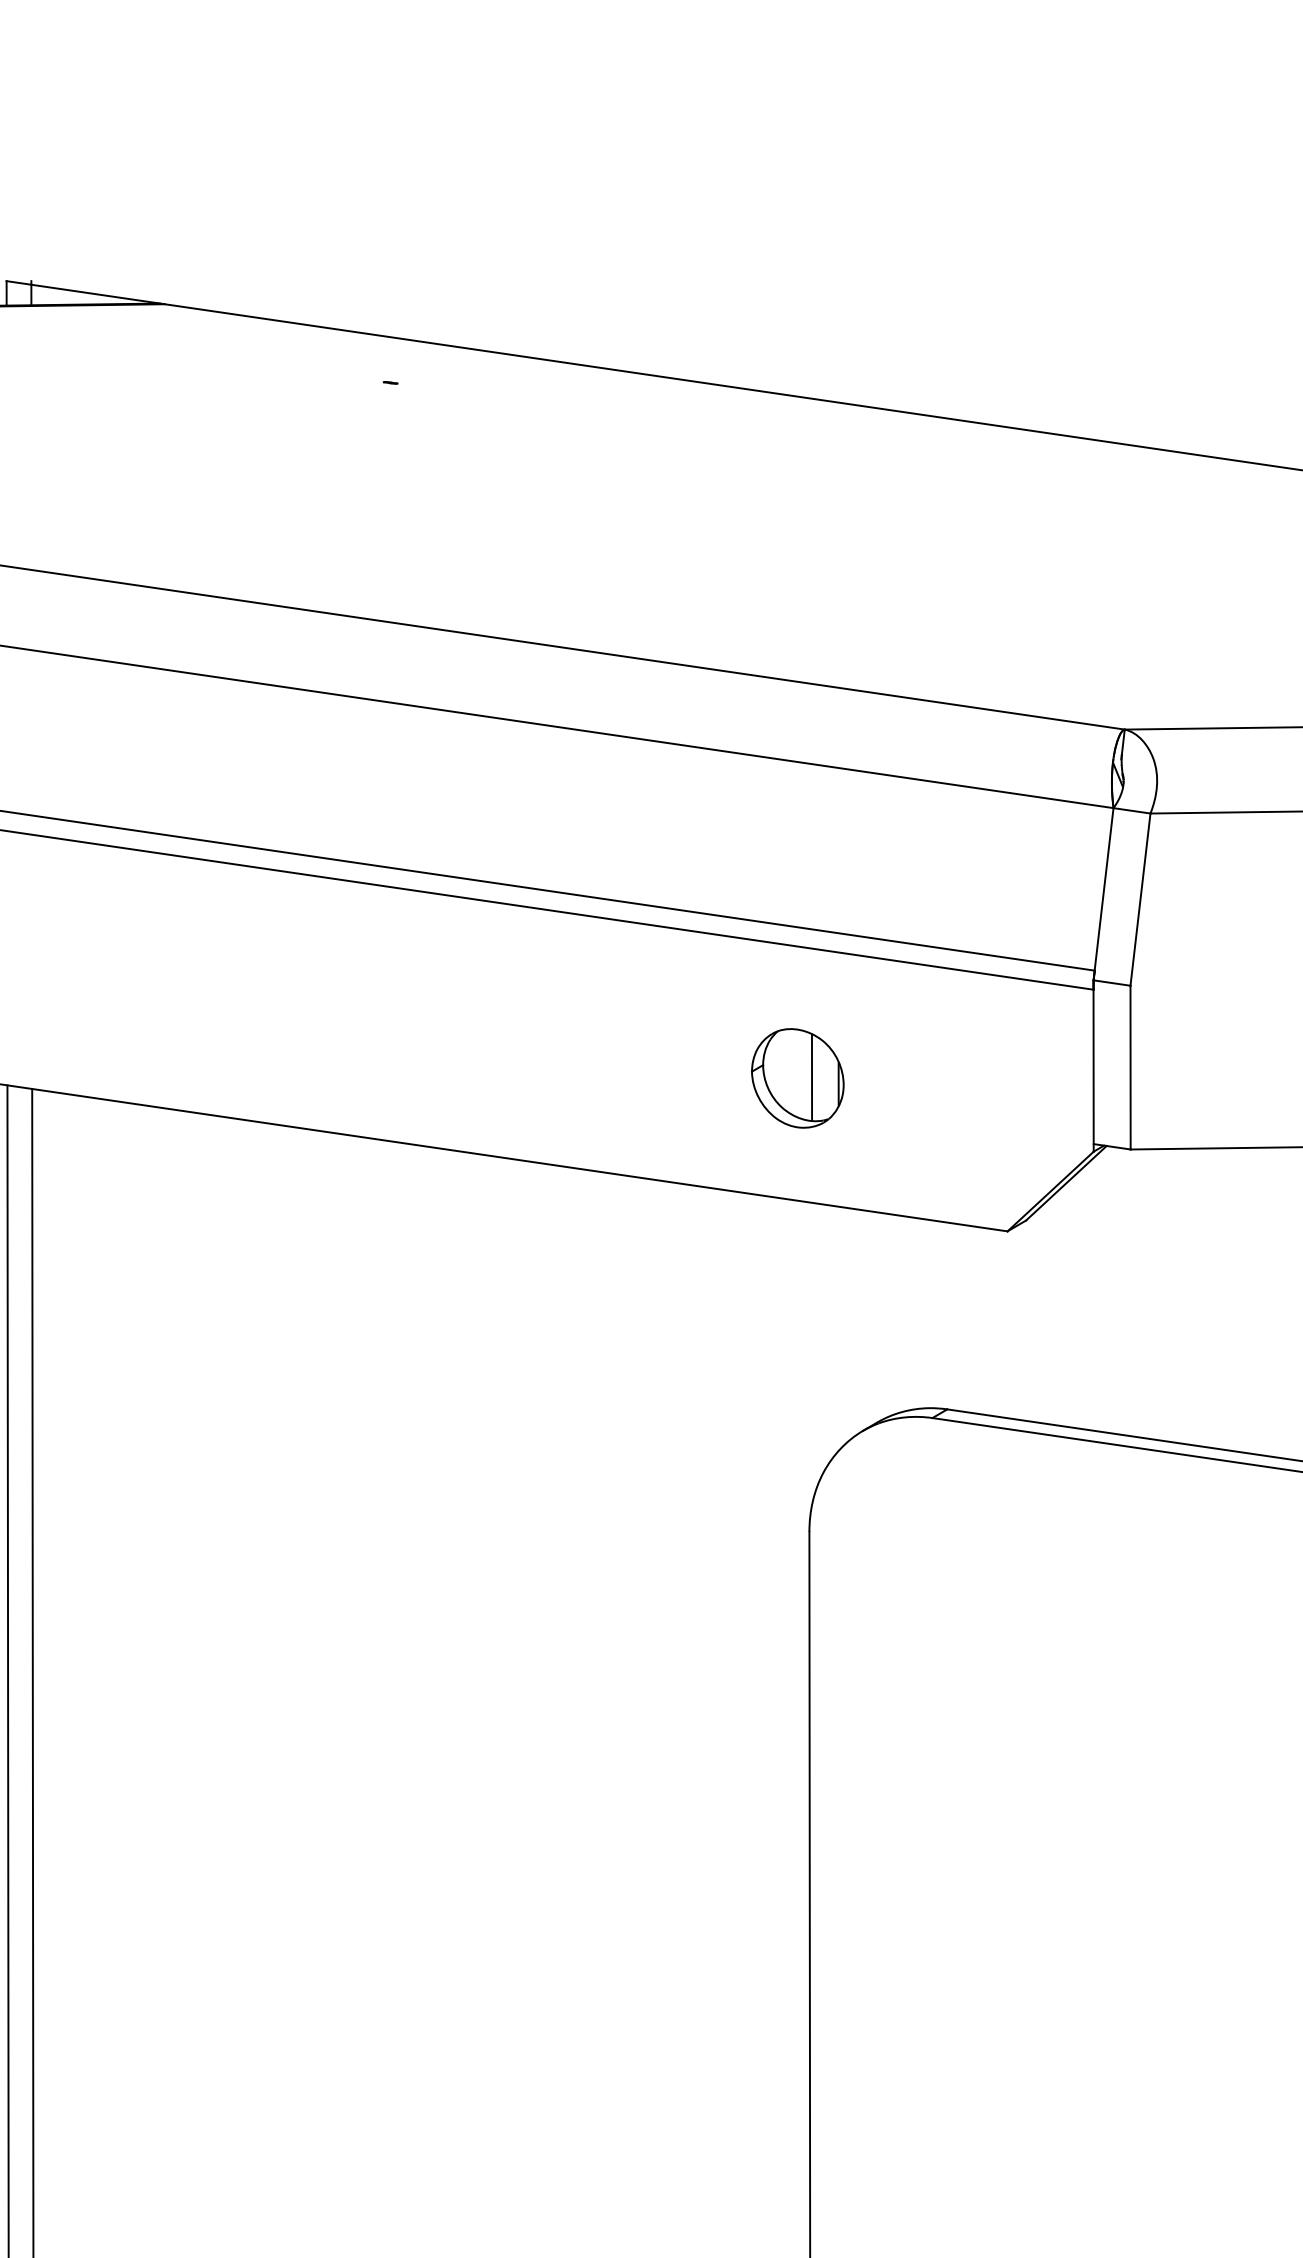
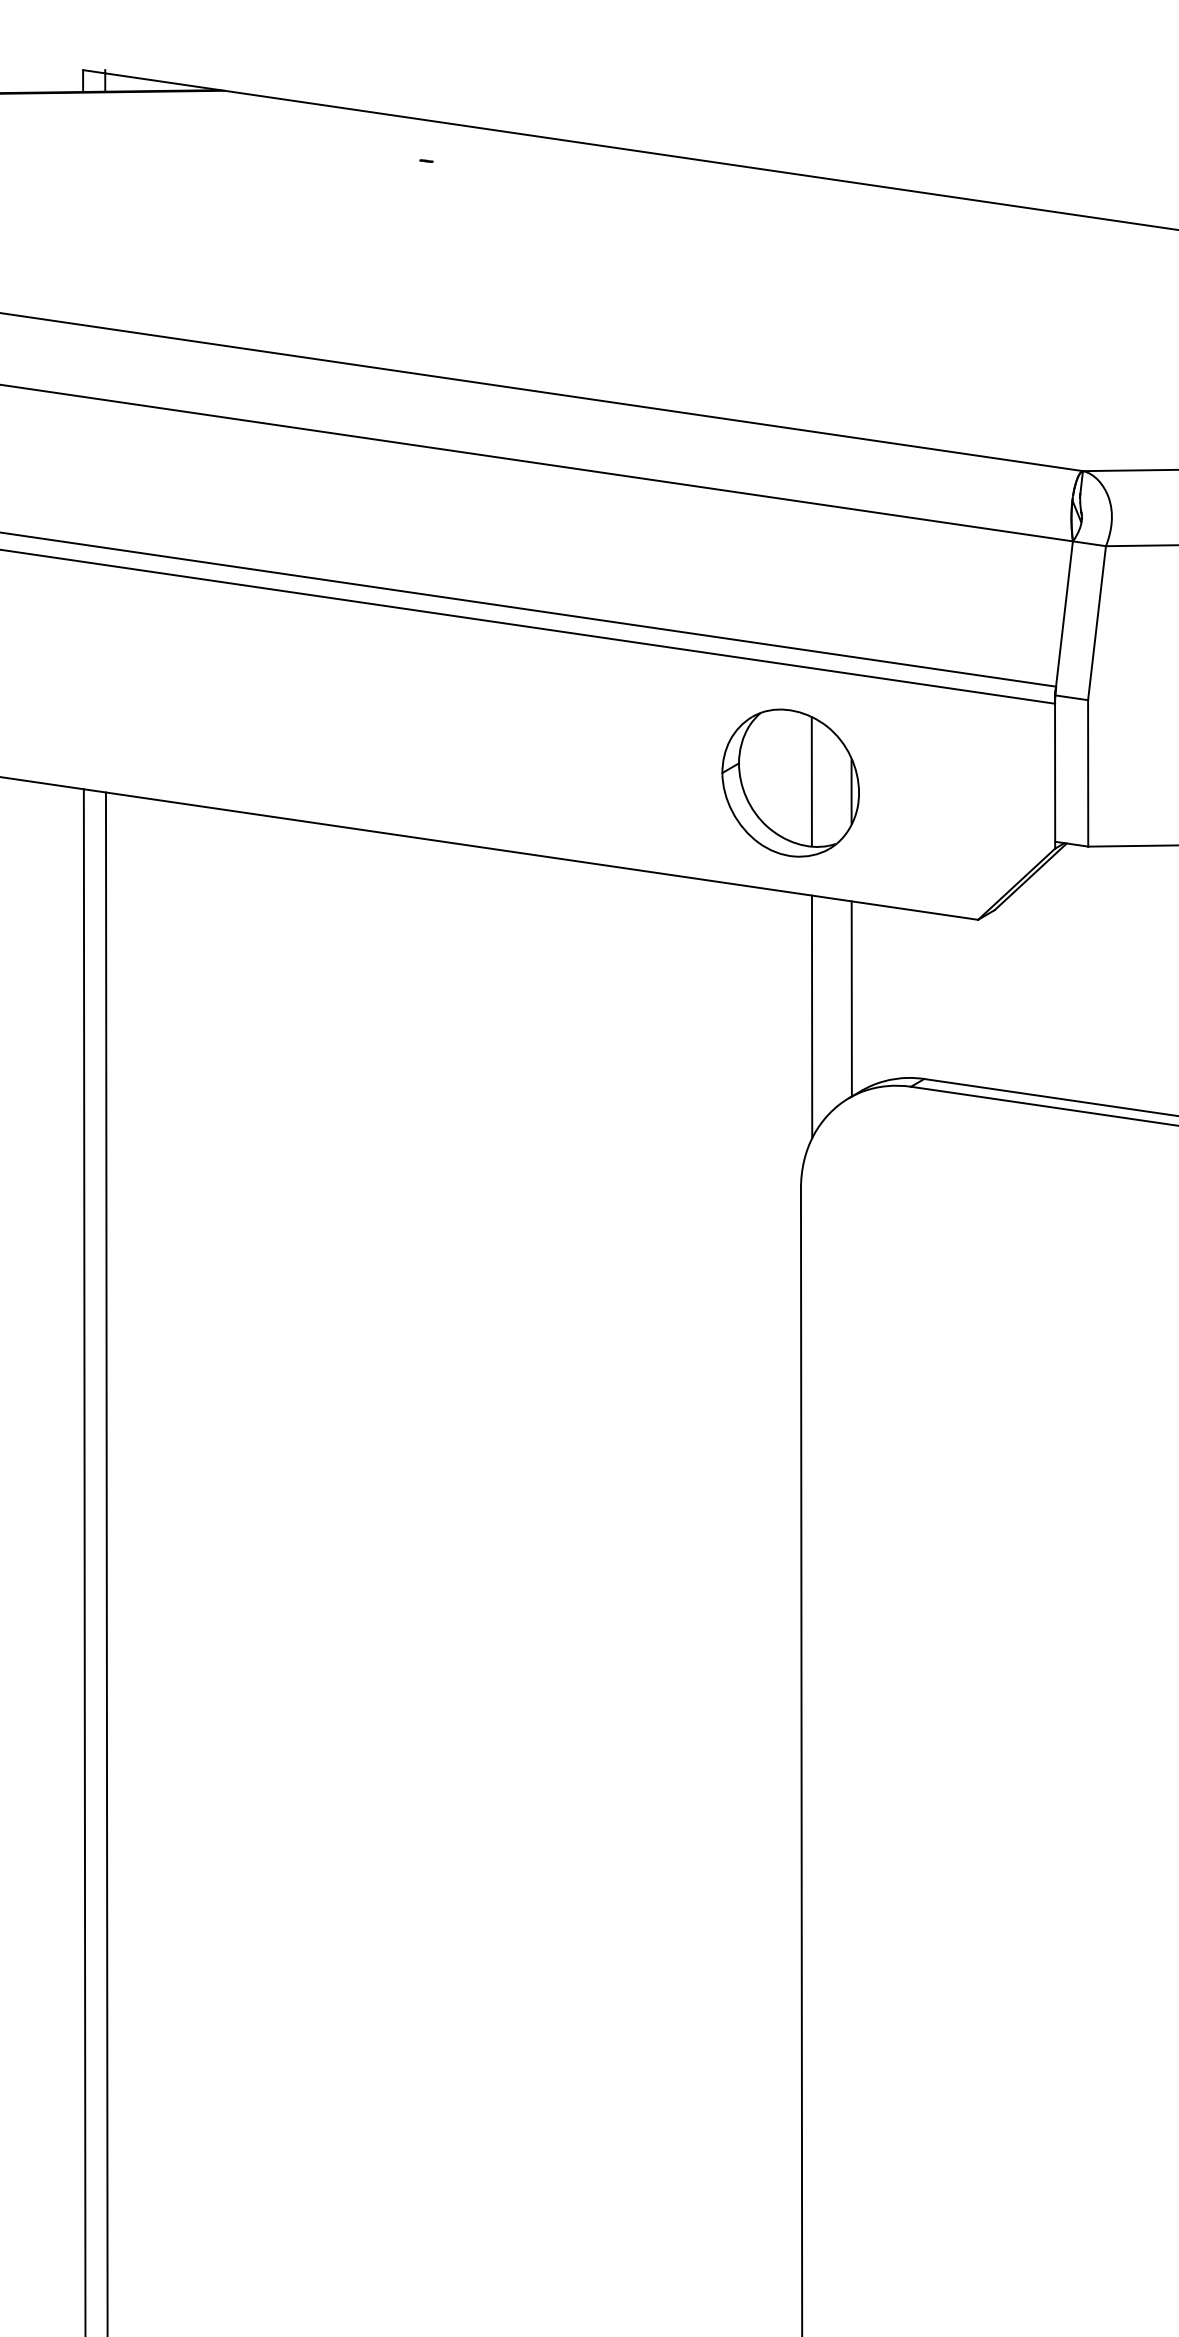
part: (797, 1077) -> (790, 782), size x1.67
line: (865, 1319) -> (851, 998), added
line: (821, 1339) -> (811, 1016), added

